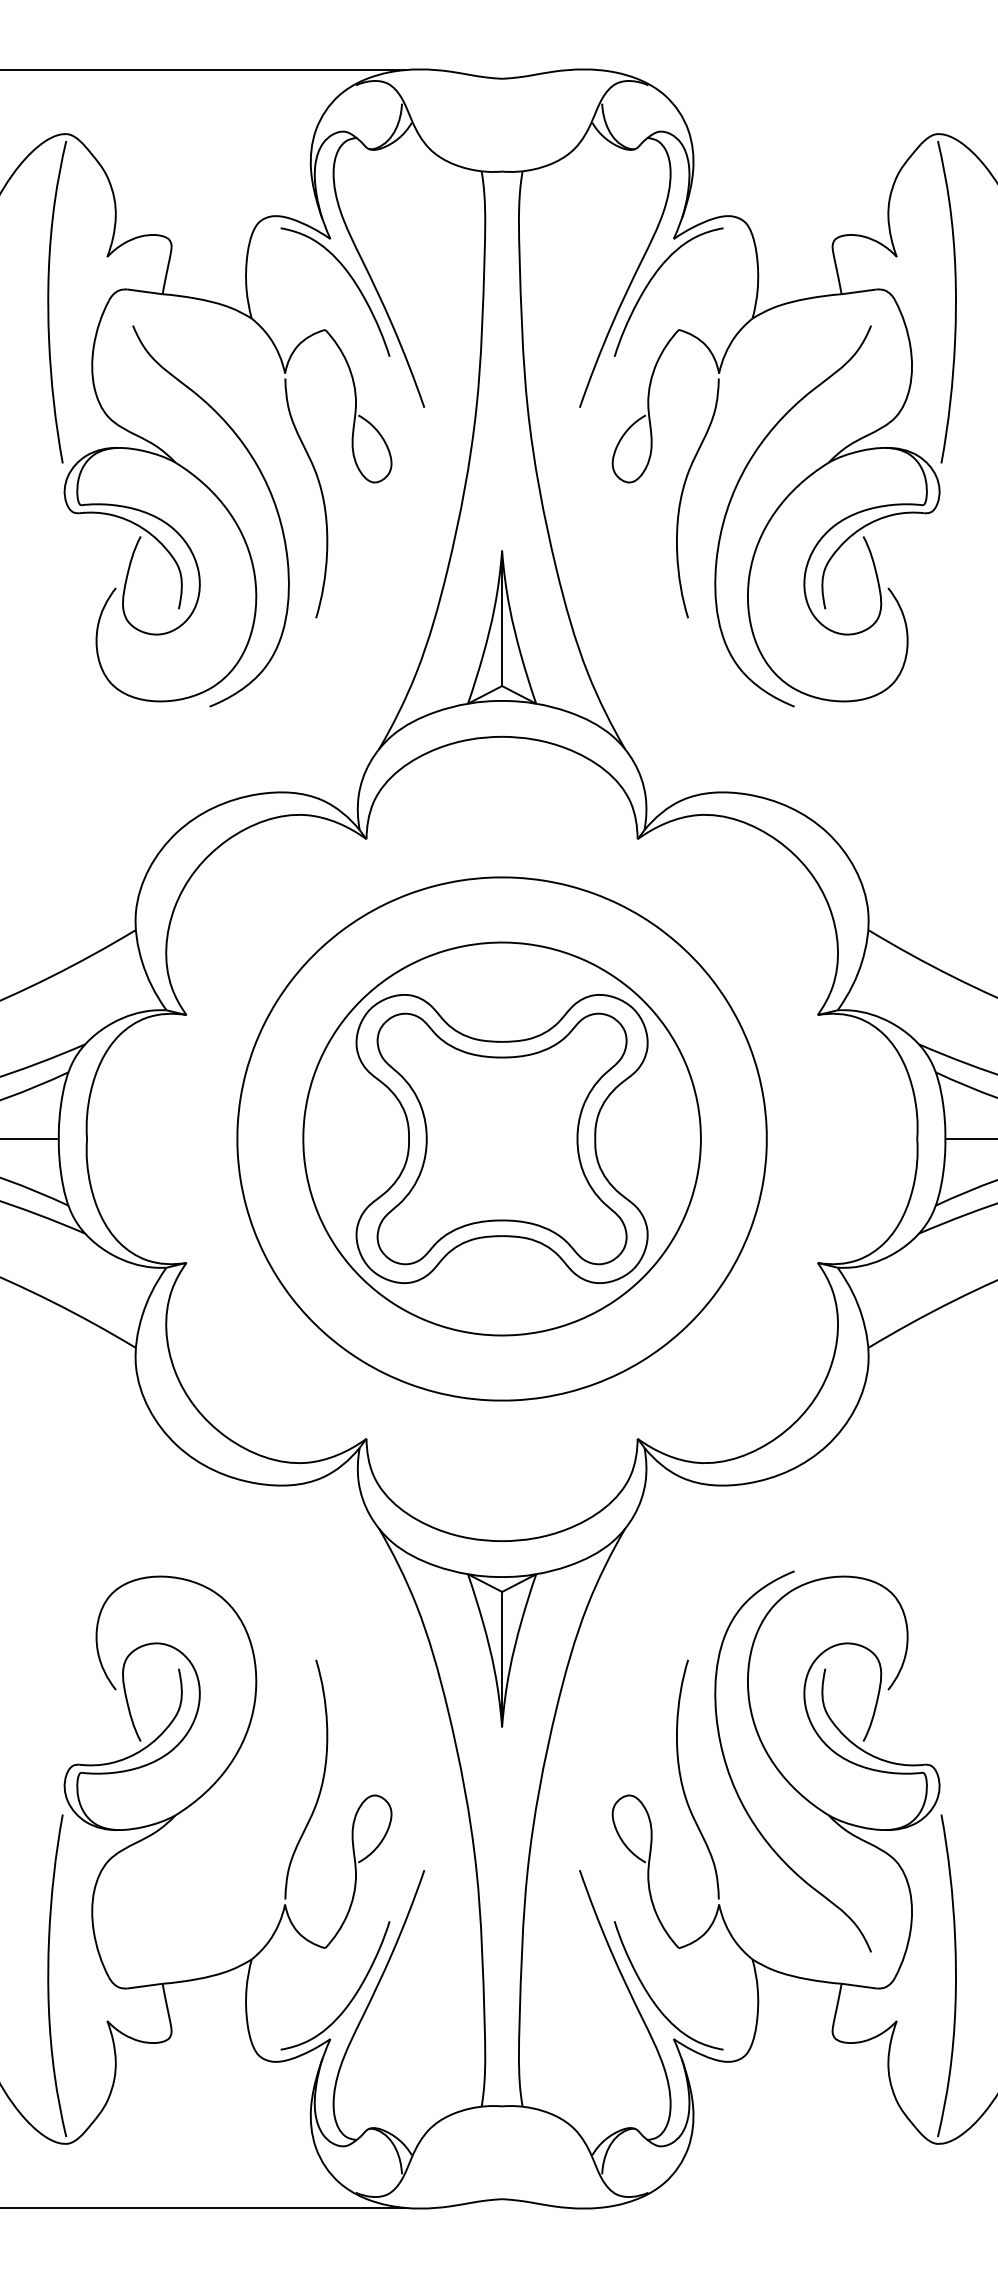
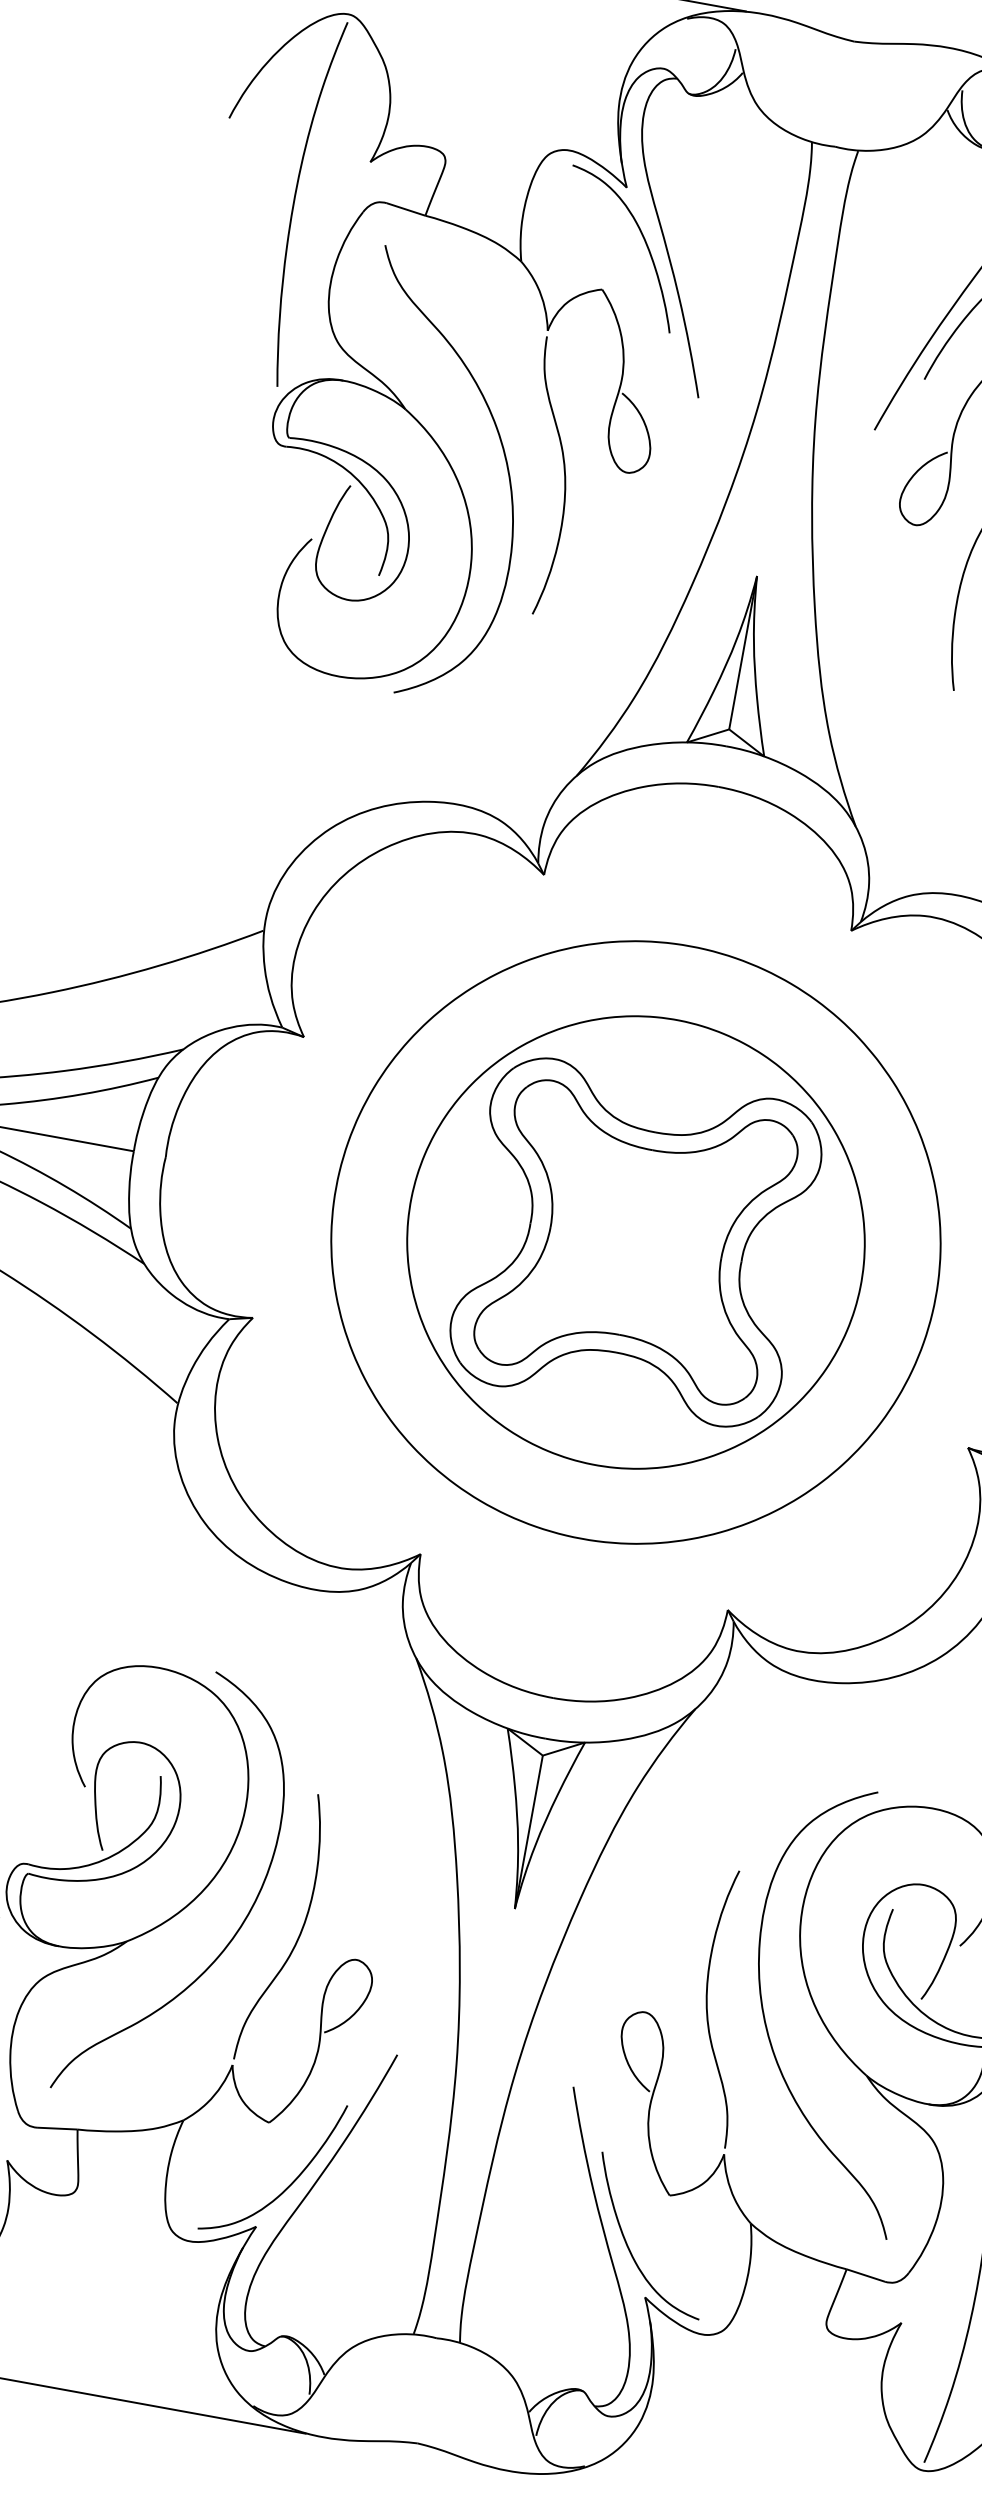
curve: (267, 1789) -> (236, 1931), added

